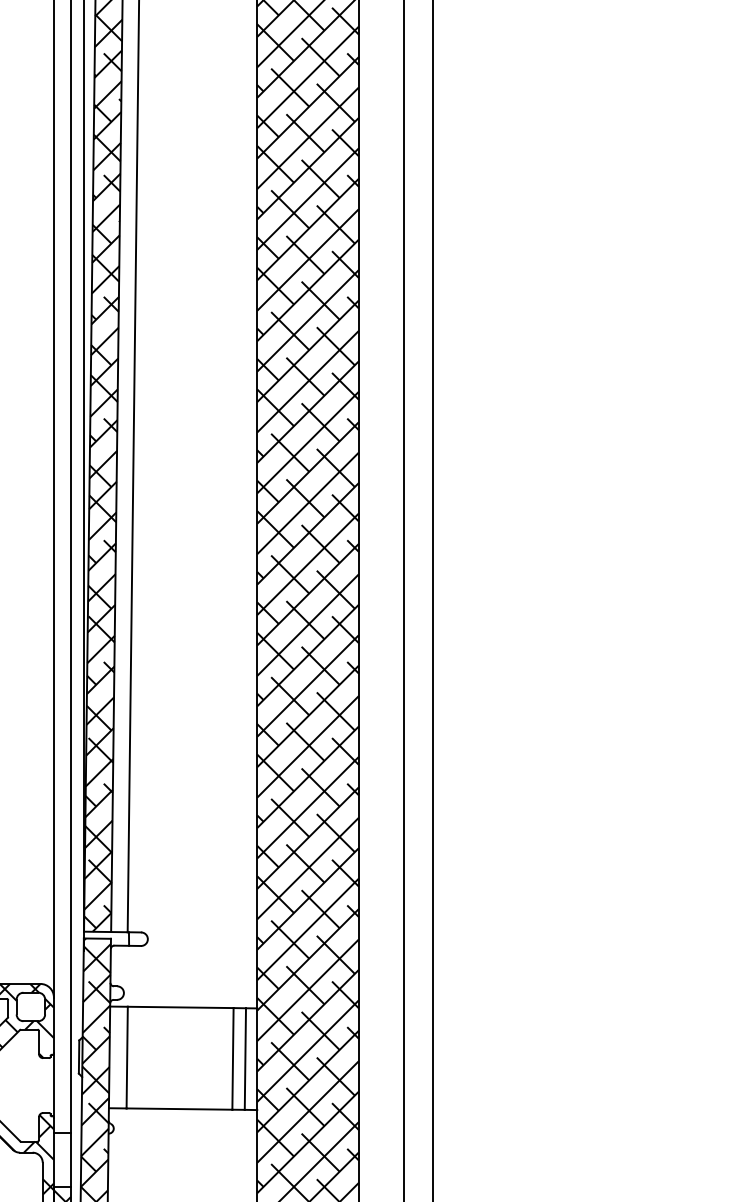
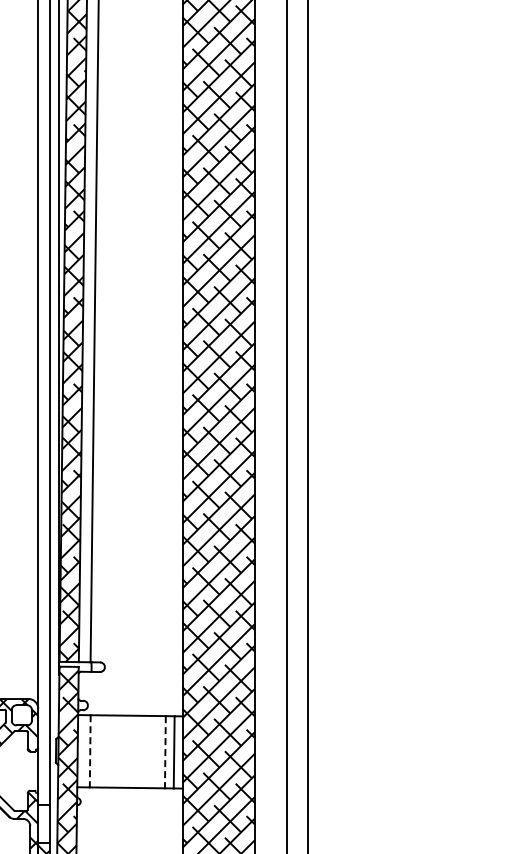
line: (127, 1057) -> (90, 751), solid -> dashed
line: (233, 1059) -> (165, 752), solid -> dashed

